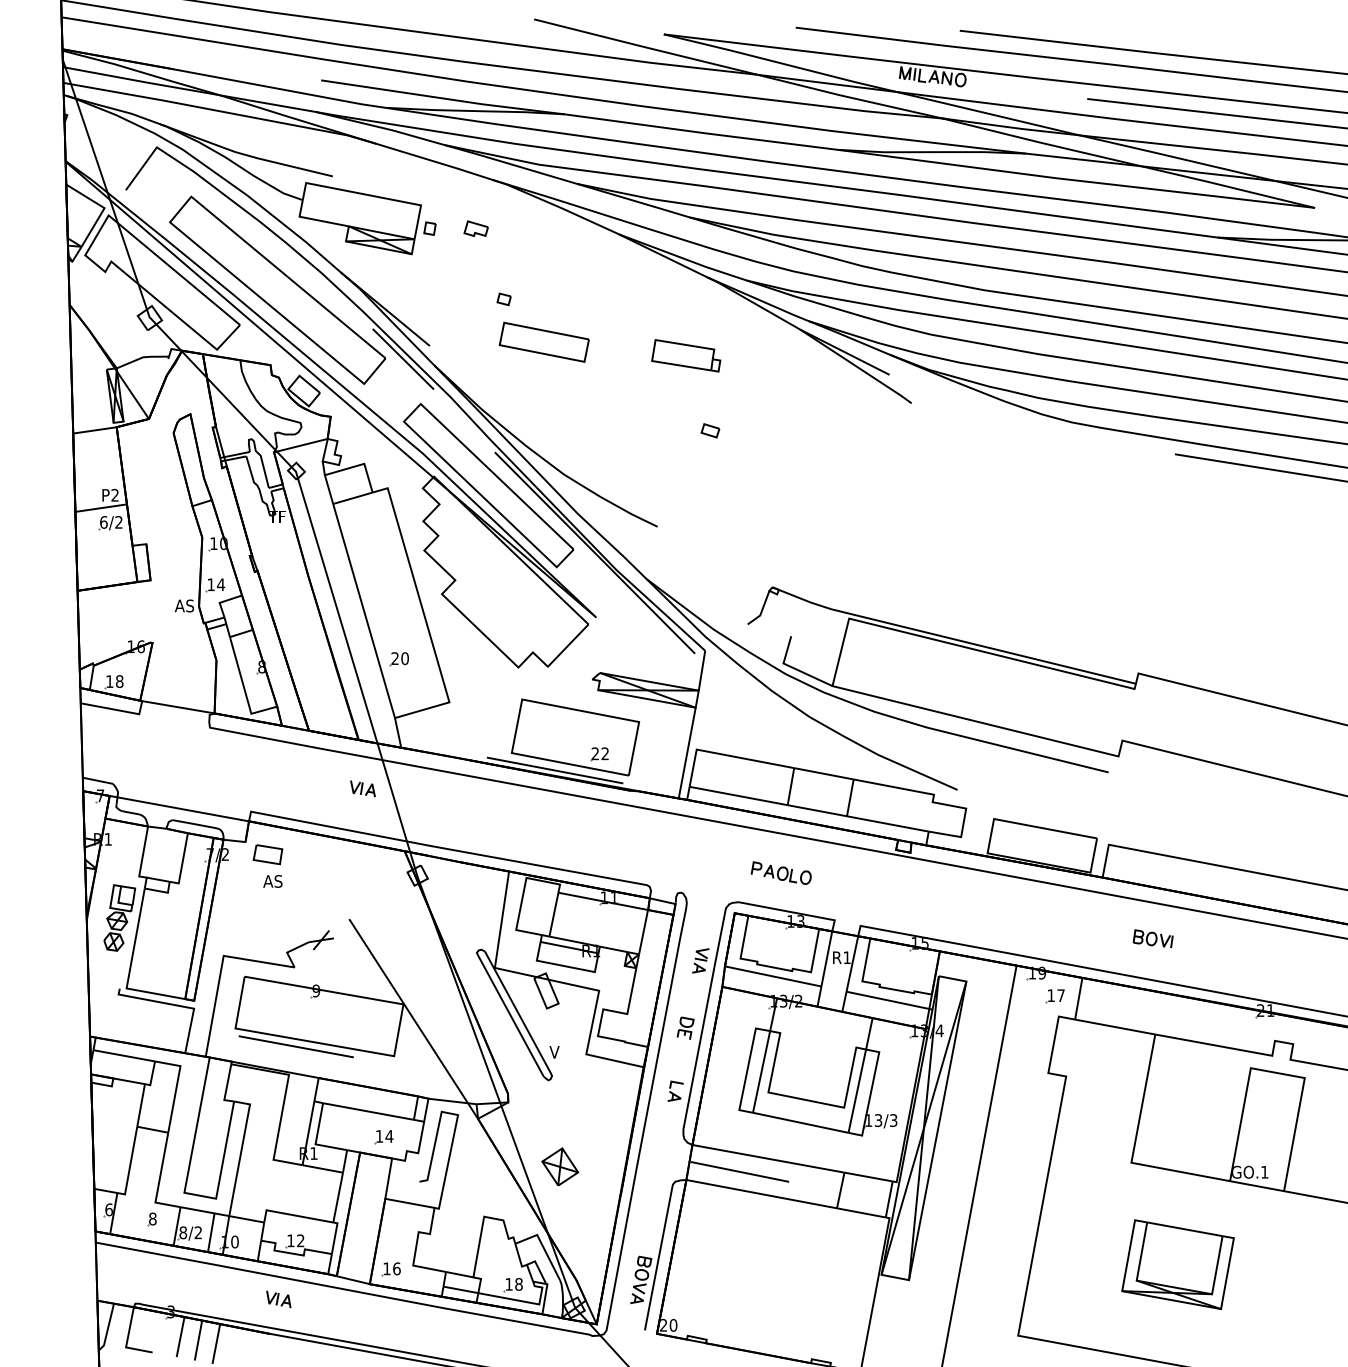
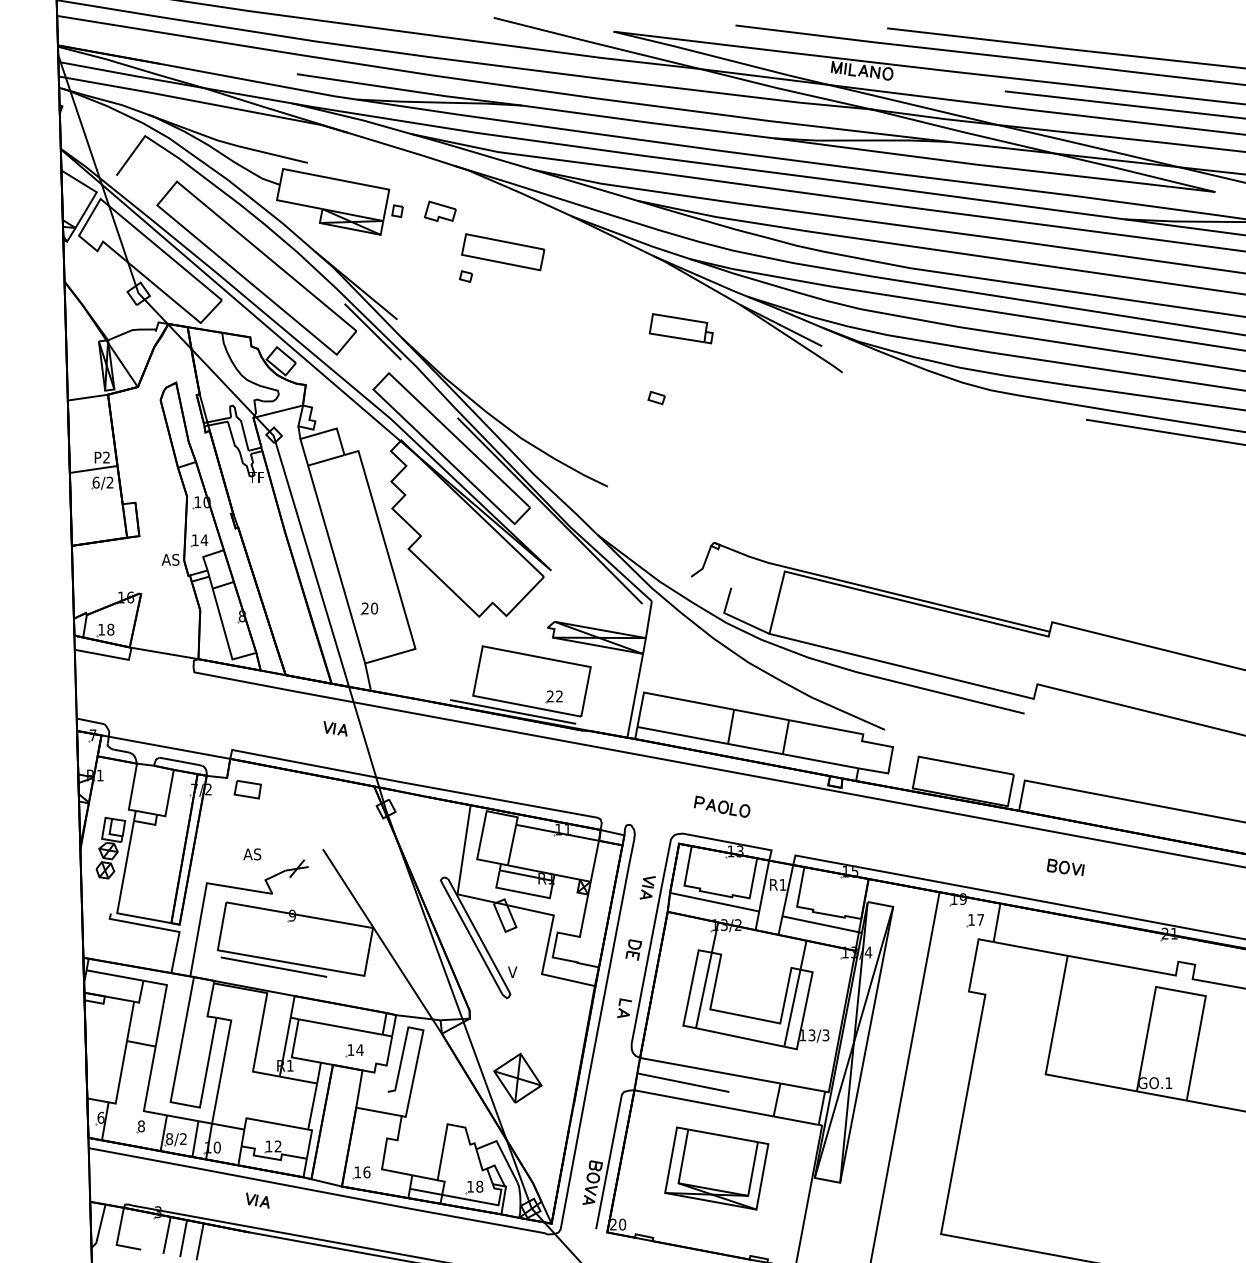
part: (475, 227) -> (439, 210), size x1.43
part: (544, 342) -> (503, 252), moved
part: (685, 355) -> (680, 328), moved
text: (273, 881) -> (252, 854), moved
part: (559, 1166) -> (517, 1077), size x1.43
part: (1177, 1264) -> (716, 1168), moved

